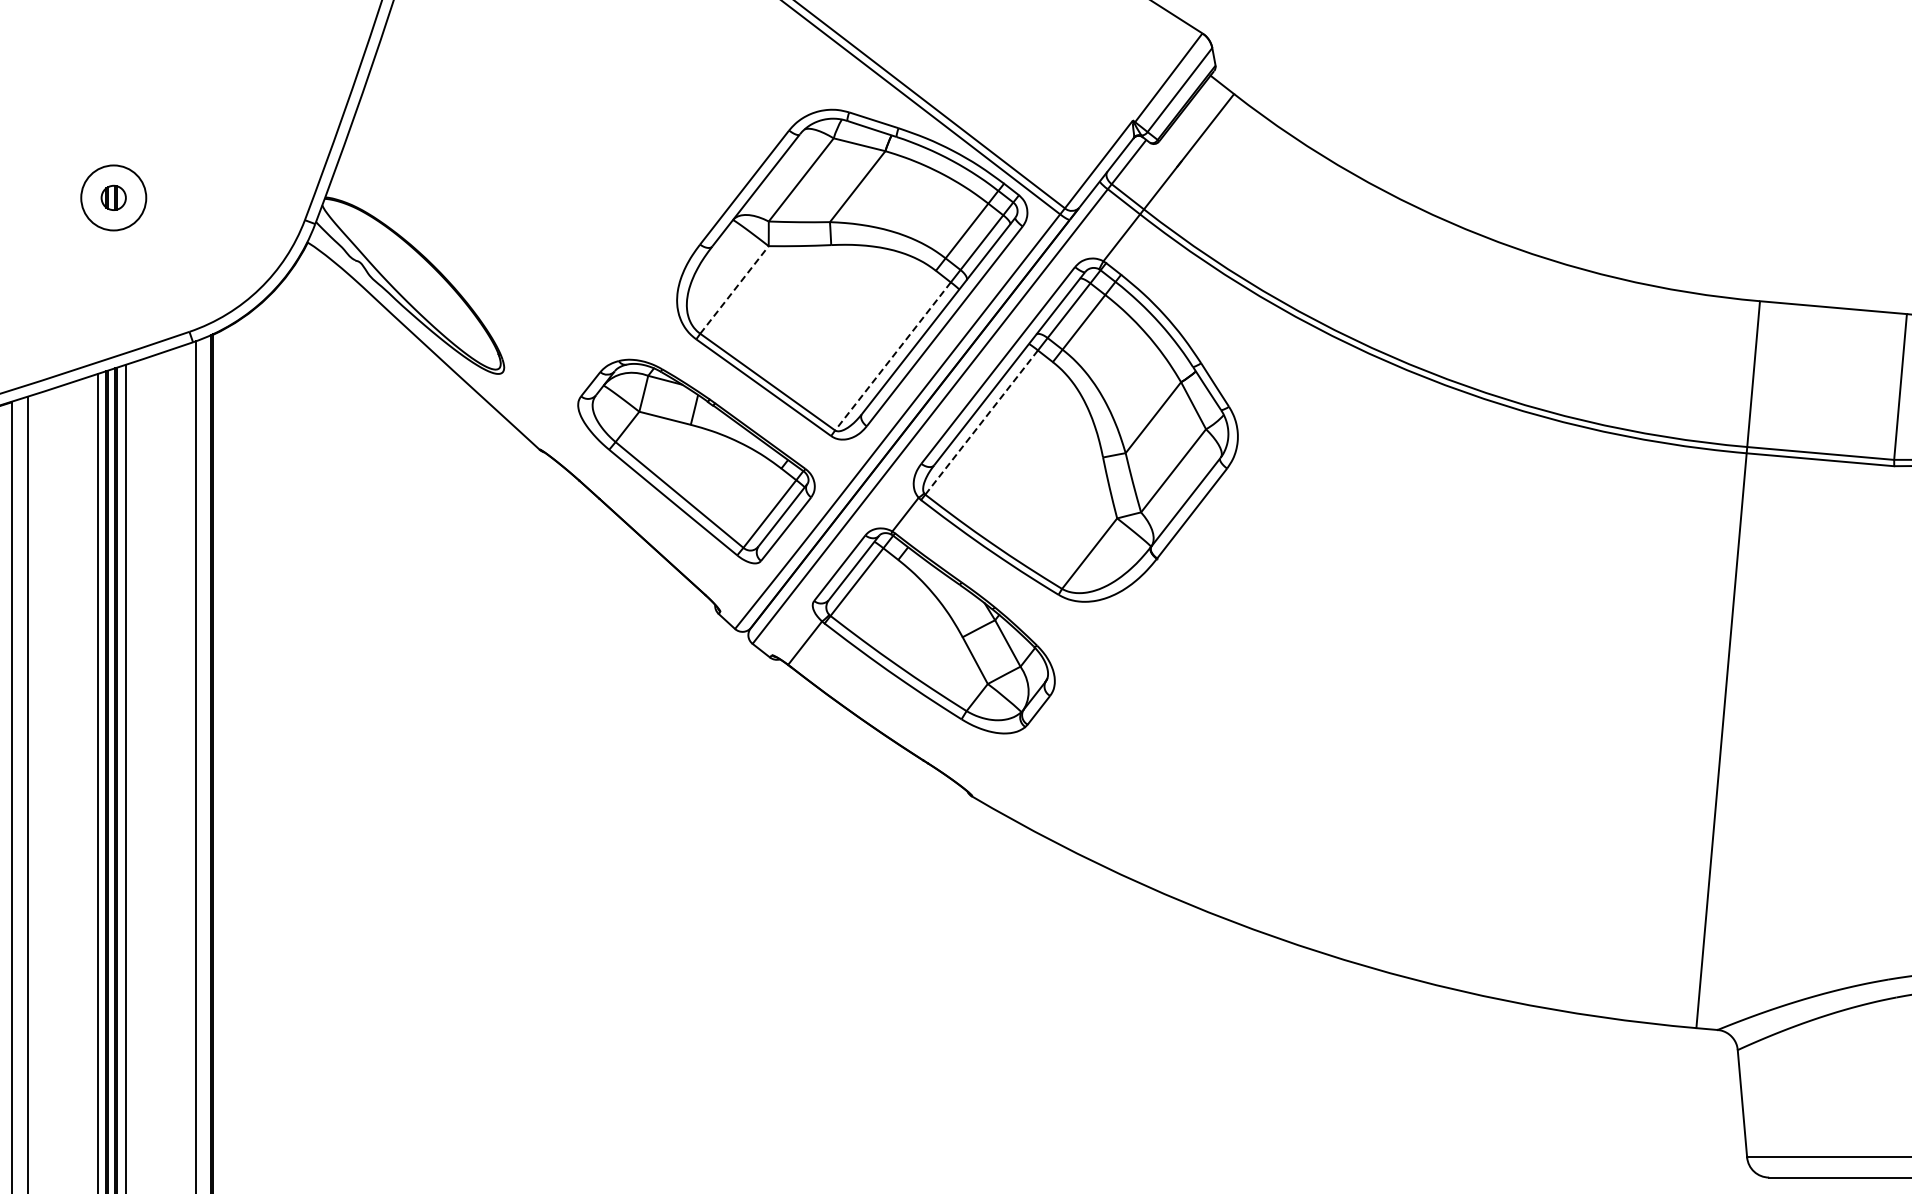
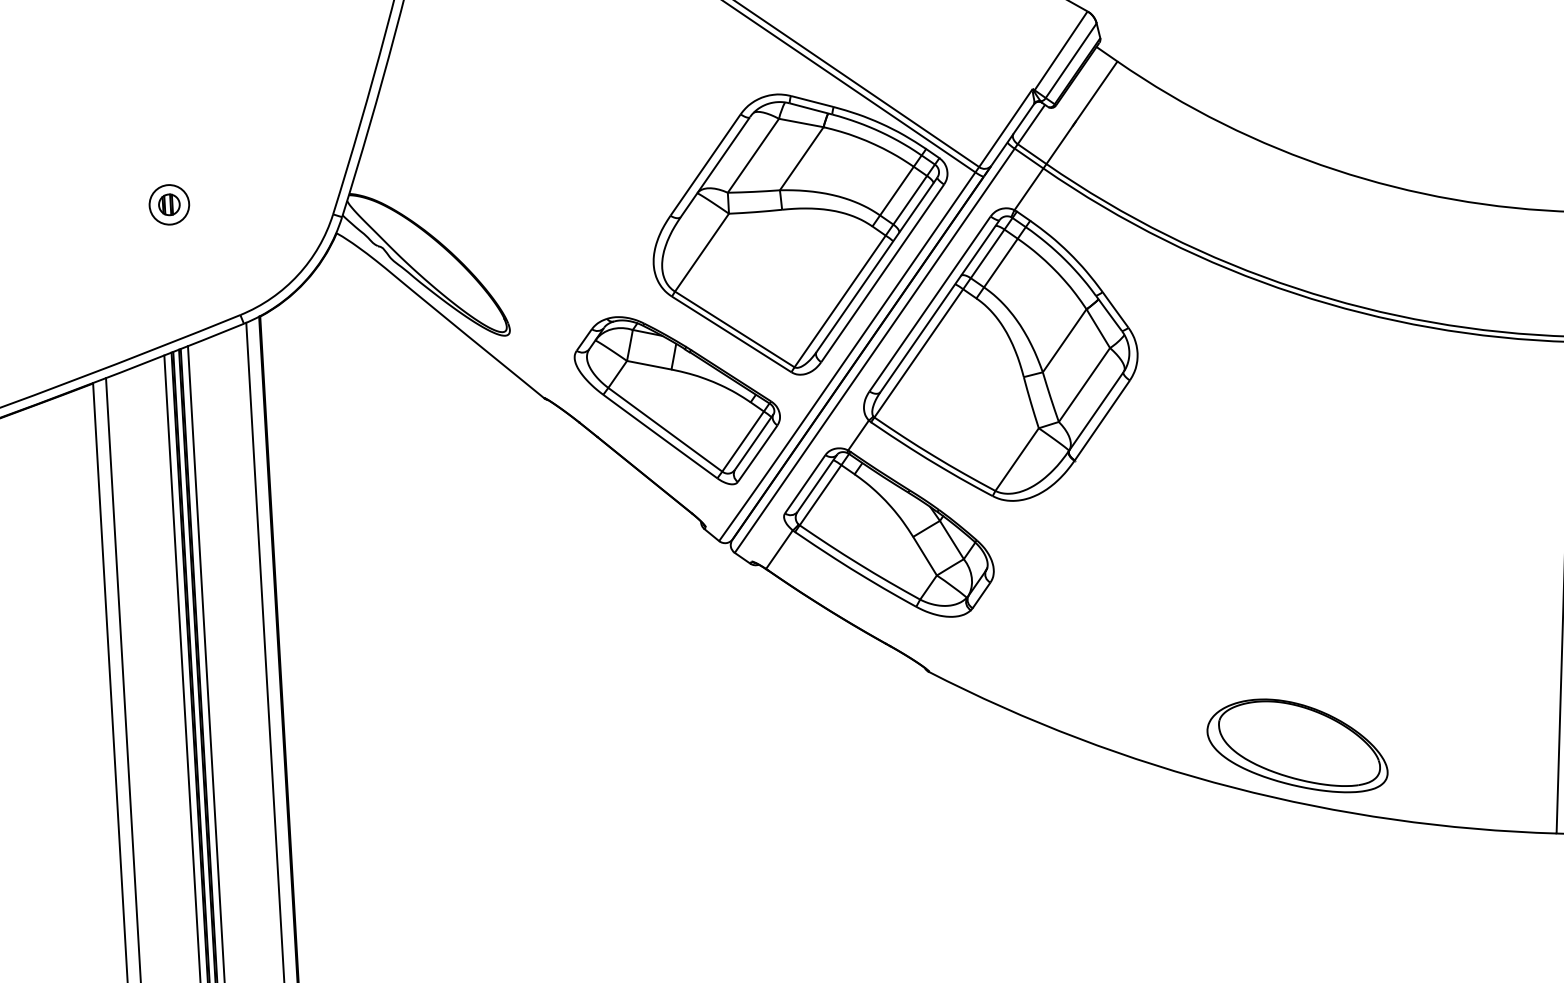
circle: (113, 197) -> (169, 204), size x0.71
line: (734, 289) -> (702, 252), dashed -> solid
line: (893, 356) -> (840, 301), dashed -> solid
line: (981, 422) -> (918, 353), dashed -> solid
part: (1398, 908) -> (1297, 746), added

